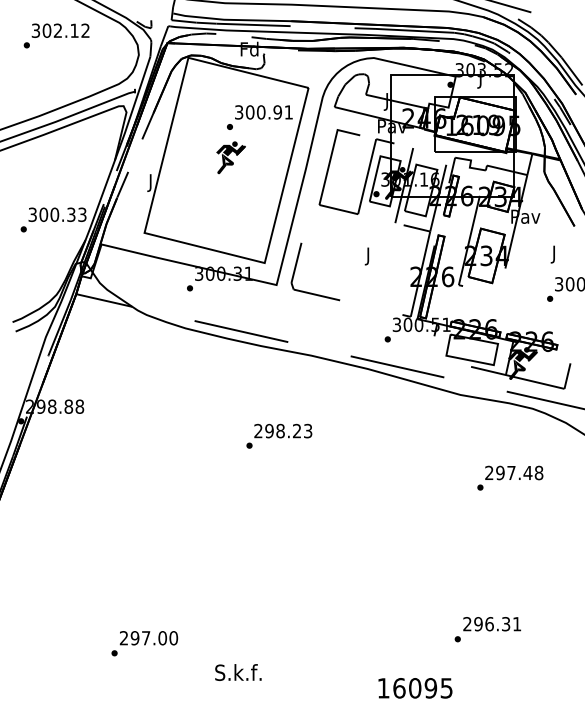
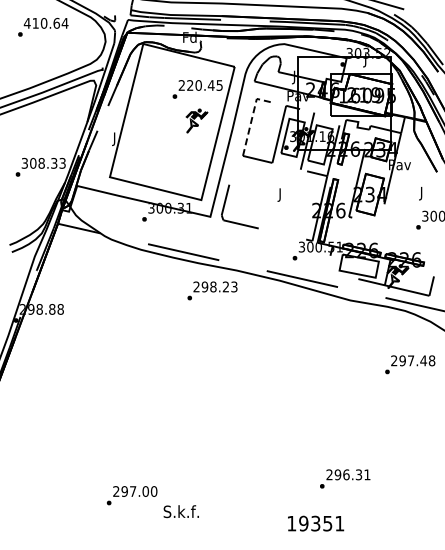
text: (59, 29) -> (45, 22), 302.12 -> 410.64
text: (263, 112) -> (200, 85), 300.91 -> 220.45
line: (331, 155) -> (252, 118), solid -> dashed
part: (230, 157) -> (196, 120), moved
text: (54, 214) -> (41, 163), 300.33 -> 308.33
text: (279, 435) -> (212, 290), moved
text: (510, 477) -> (410, 364), moved
text: (488, 628) -> (345, 478), moved
text: (145, 643) -> (132, 495), moved
text: (422, 688) -> (321, 523), 16095 -> 19351

